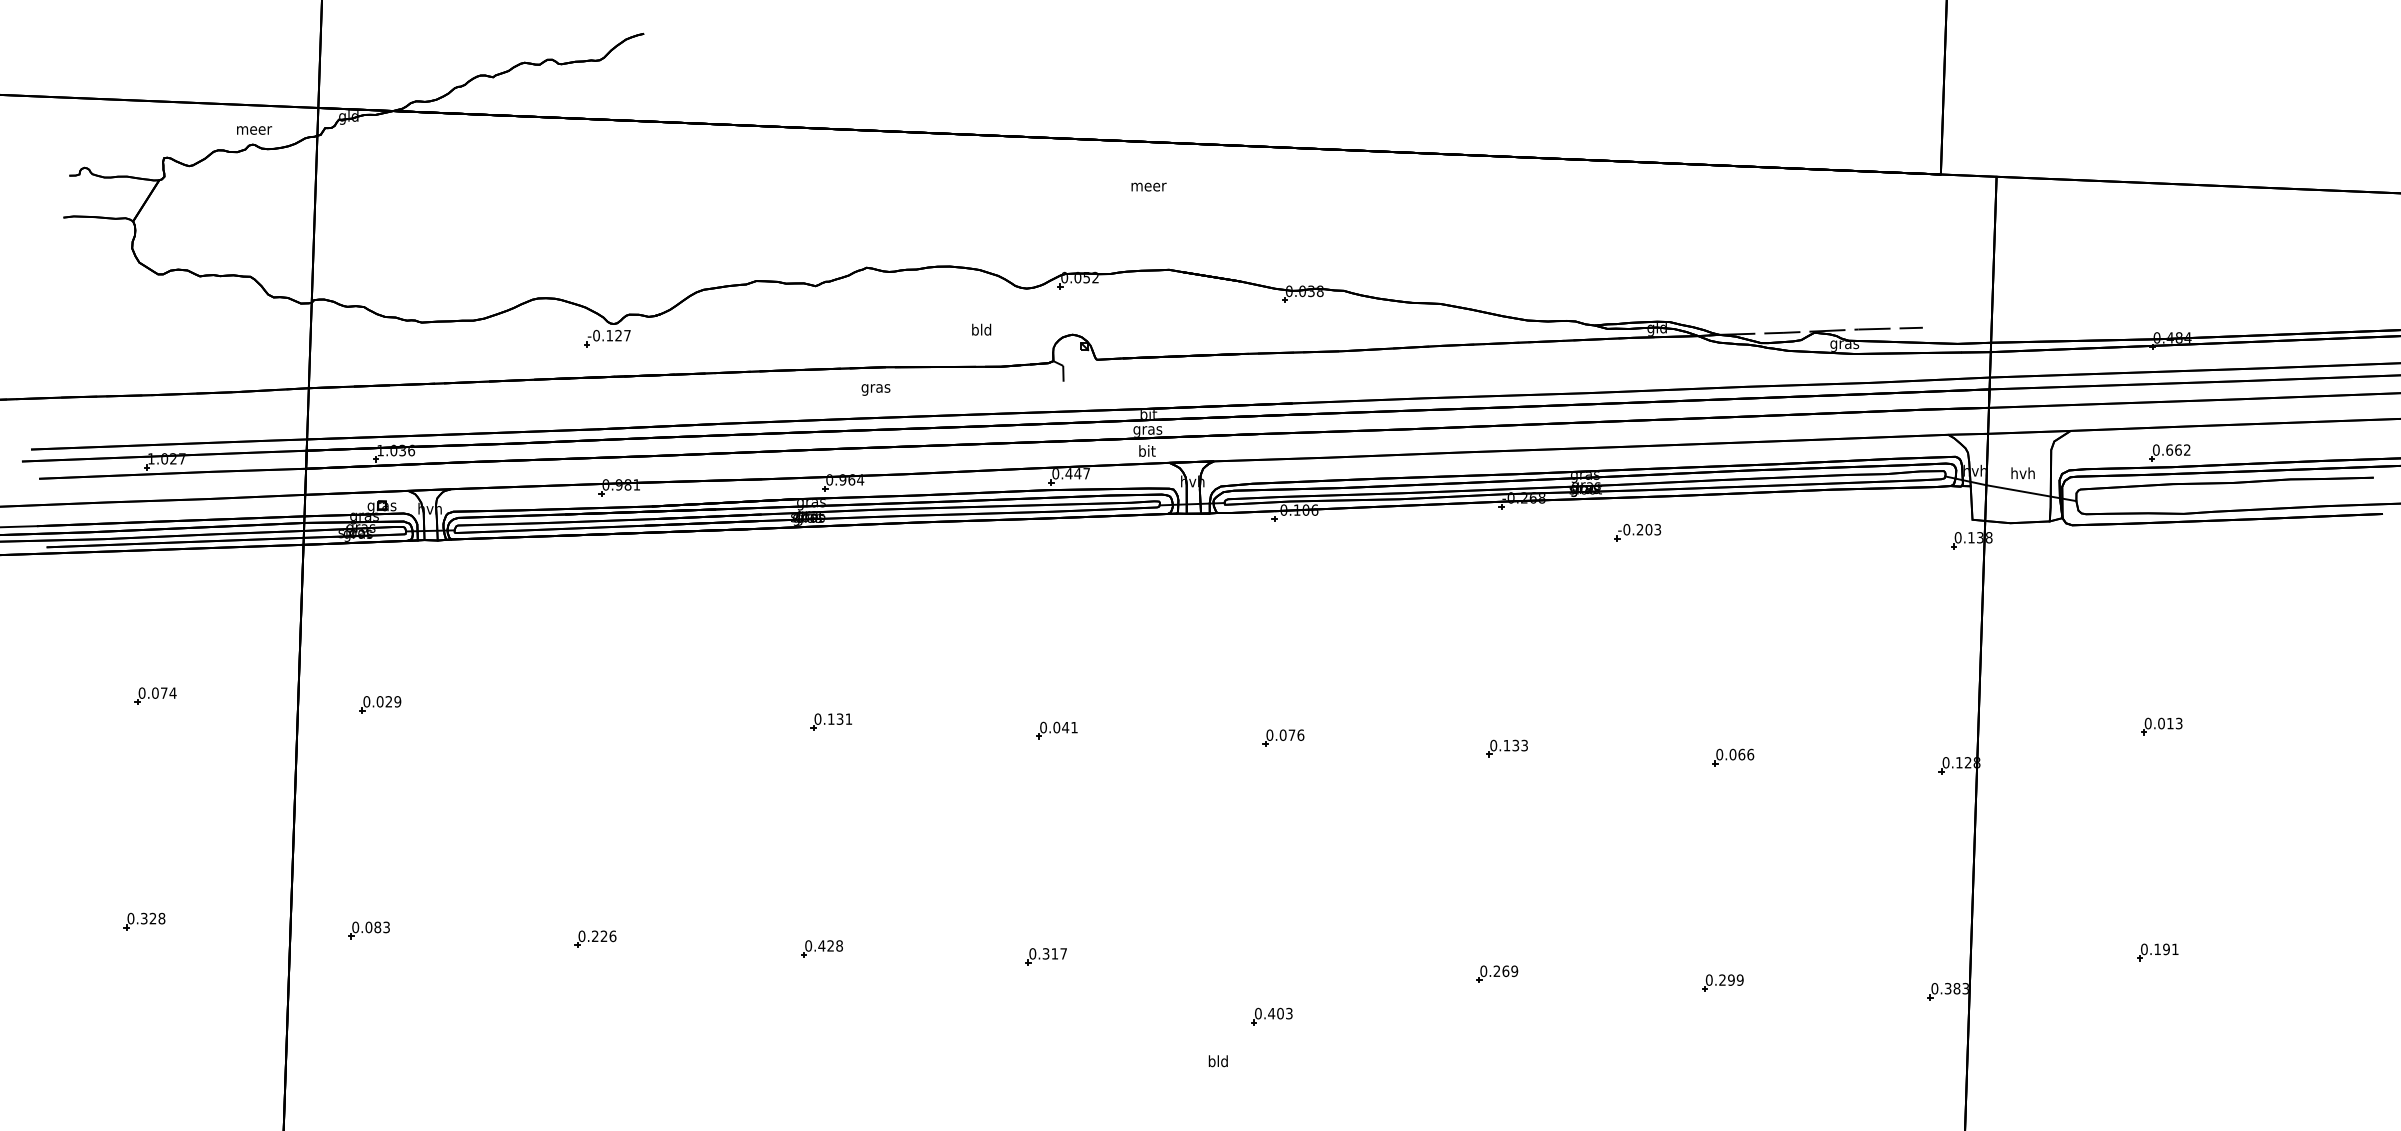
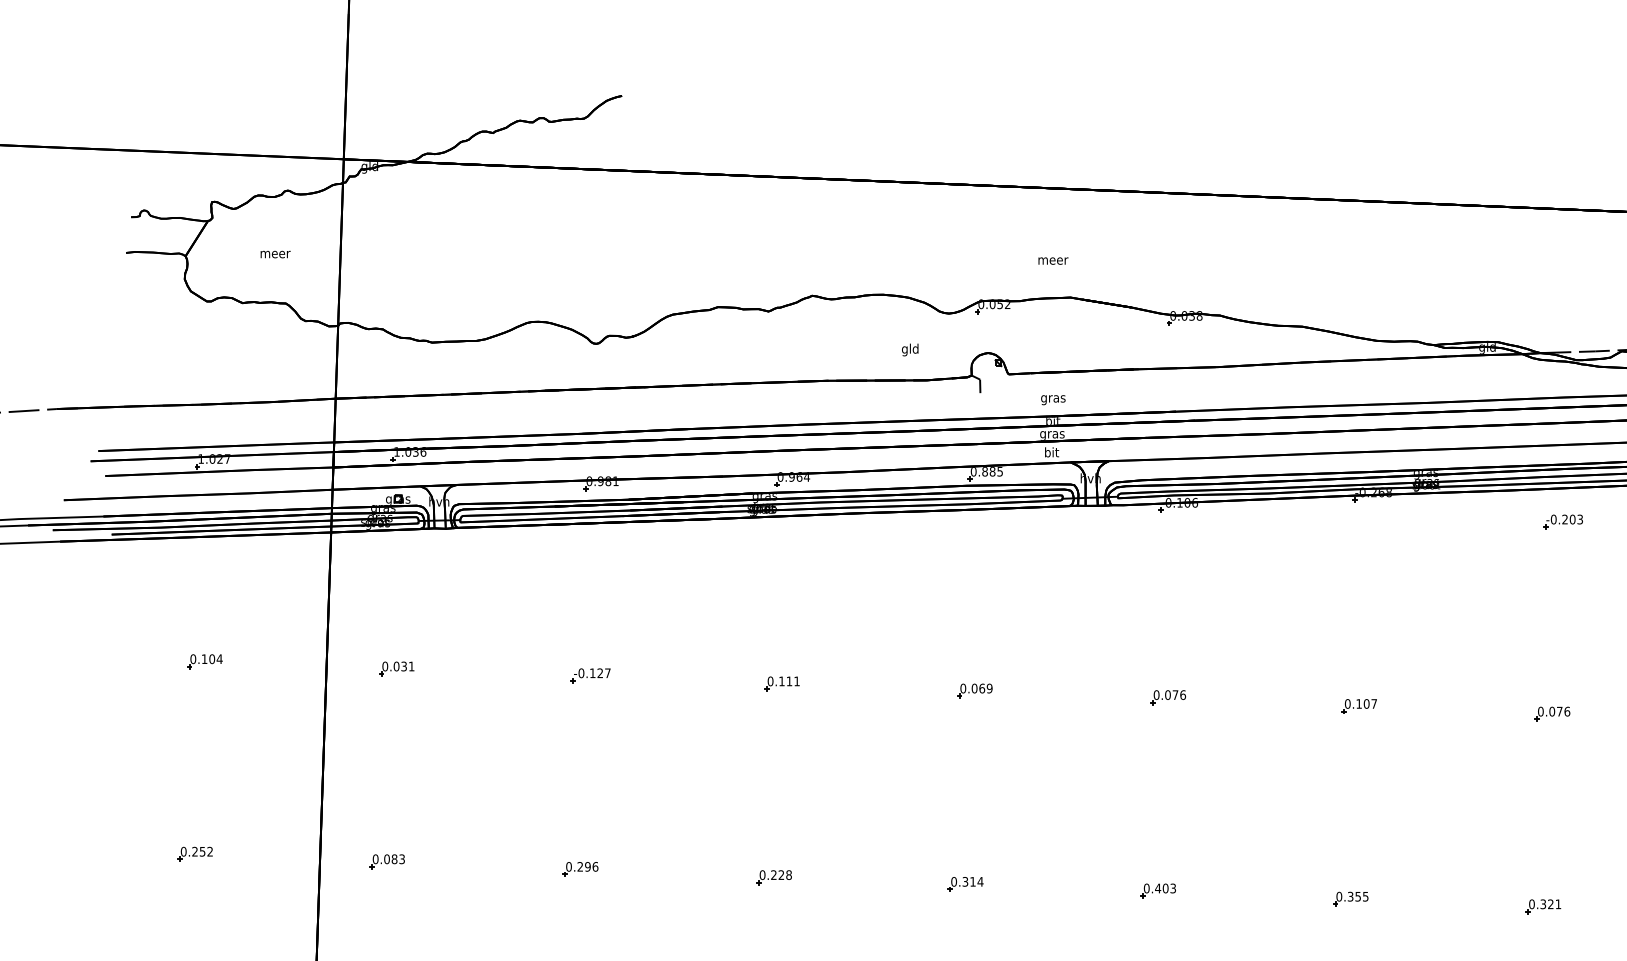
text: (254, 130) -> (275, 254), moved
text: (1148, 186) -> (1052, 260), moved
text: (974, 330) -> (904, 349), bld -> gld
part: (607, 338) -> (590, 675), moved
text: (875, 389) -> (1052, 399), moved
text: (1077, 473) -> (992, 471), 0.447 -> 0.885
part: (1637, 532) -> (1562, 521), moved
text: (159, 692) -> (208, 658), 0.074 -> 0.104
text: (393, 701) -> (408, 666), 0.029 -> 0.031
text: (839, 718) -> (788, 680), 0.131 -> 0.111
text: (1069, 727) -> (985, 688), 0.041 -> 0.069
text: (1519, 745) -> (1369, 703), 0.133 -> 0.107
text: (1741, 754) -> (1559, 711), 0.066 -> 0.076
text: (153, 918) -> (203, 851), 0.328 -> 0.252
text: (603, 936) -> (587, 867), 0.226 -> 0.296
text: (821, 945) -> (773, 874), 0.428 -> 0.228
text: (1063, 953) -> (980, 881), 0.317 -> 0.314
text: (1505, 971) -> (1357, 896), 0.269 -> 0.355
text: (1731, 979) -> (1550, 903), 0.299 -> 0.321
part: (1271, 1016) -> (1157, 890), moved

